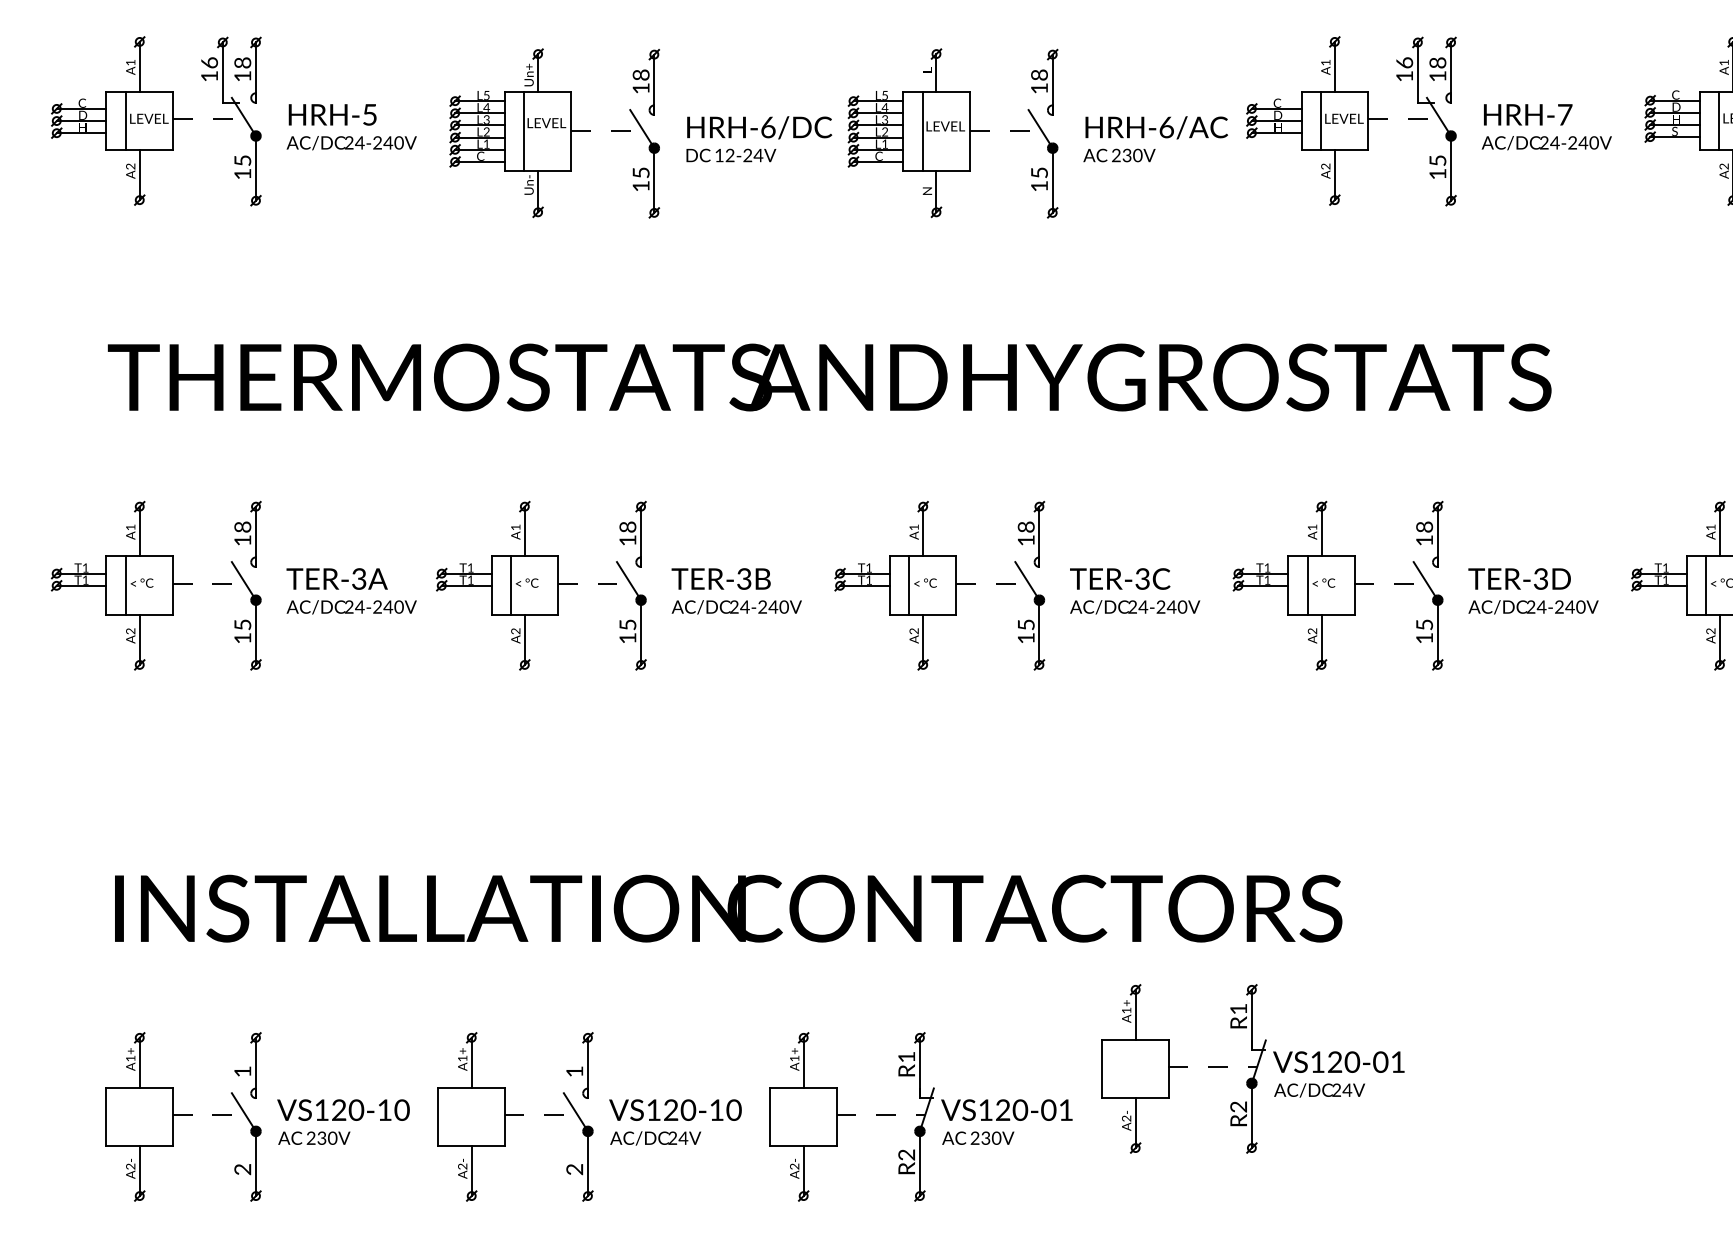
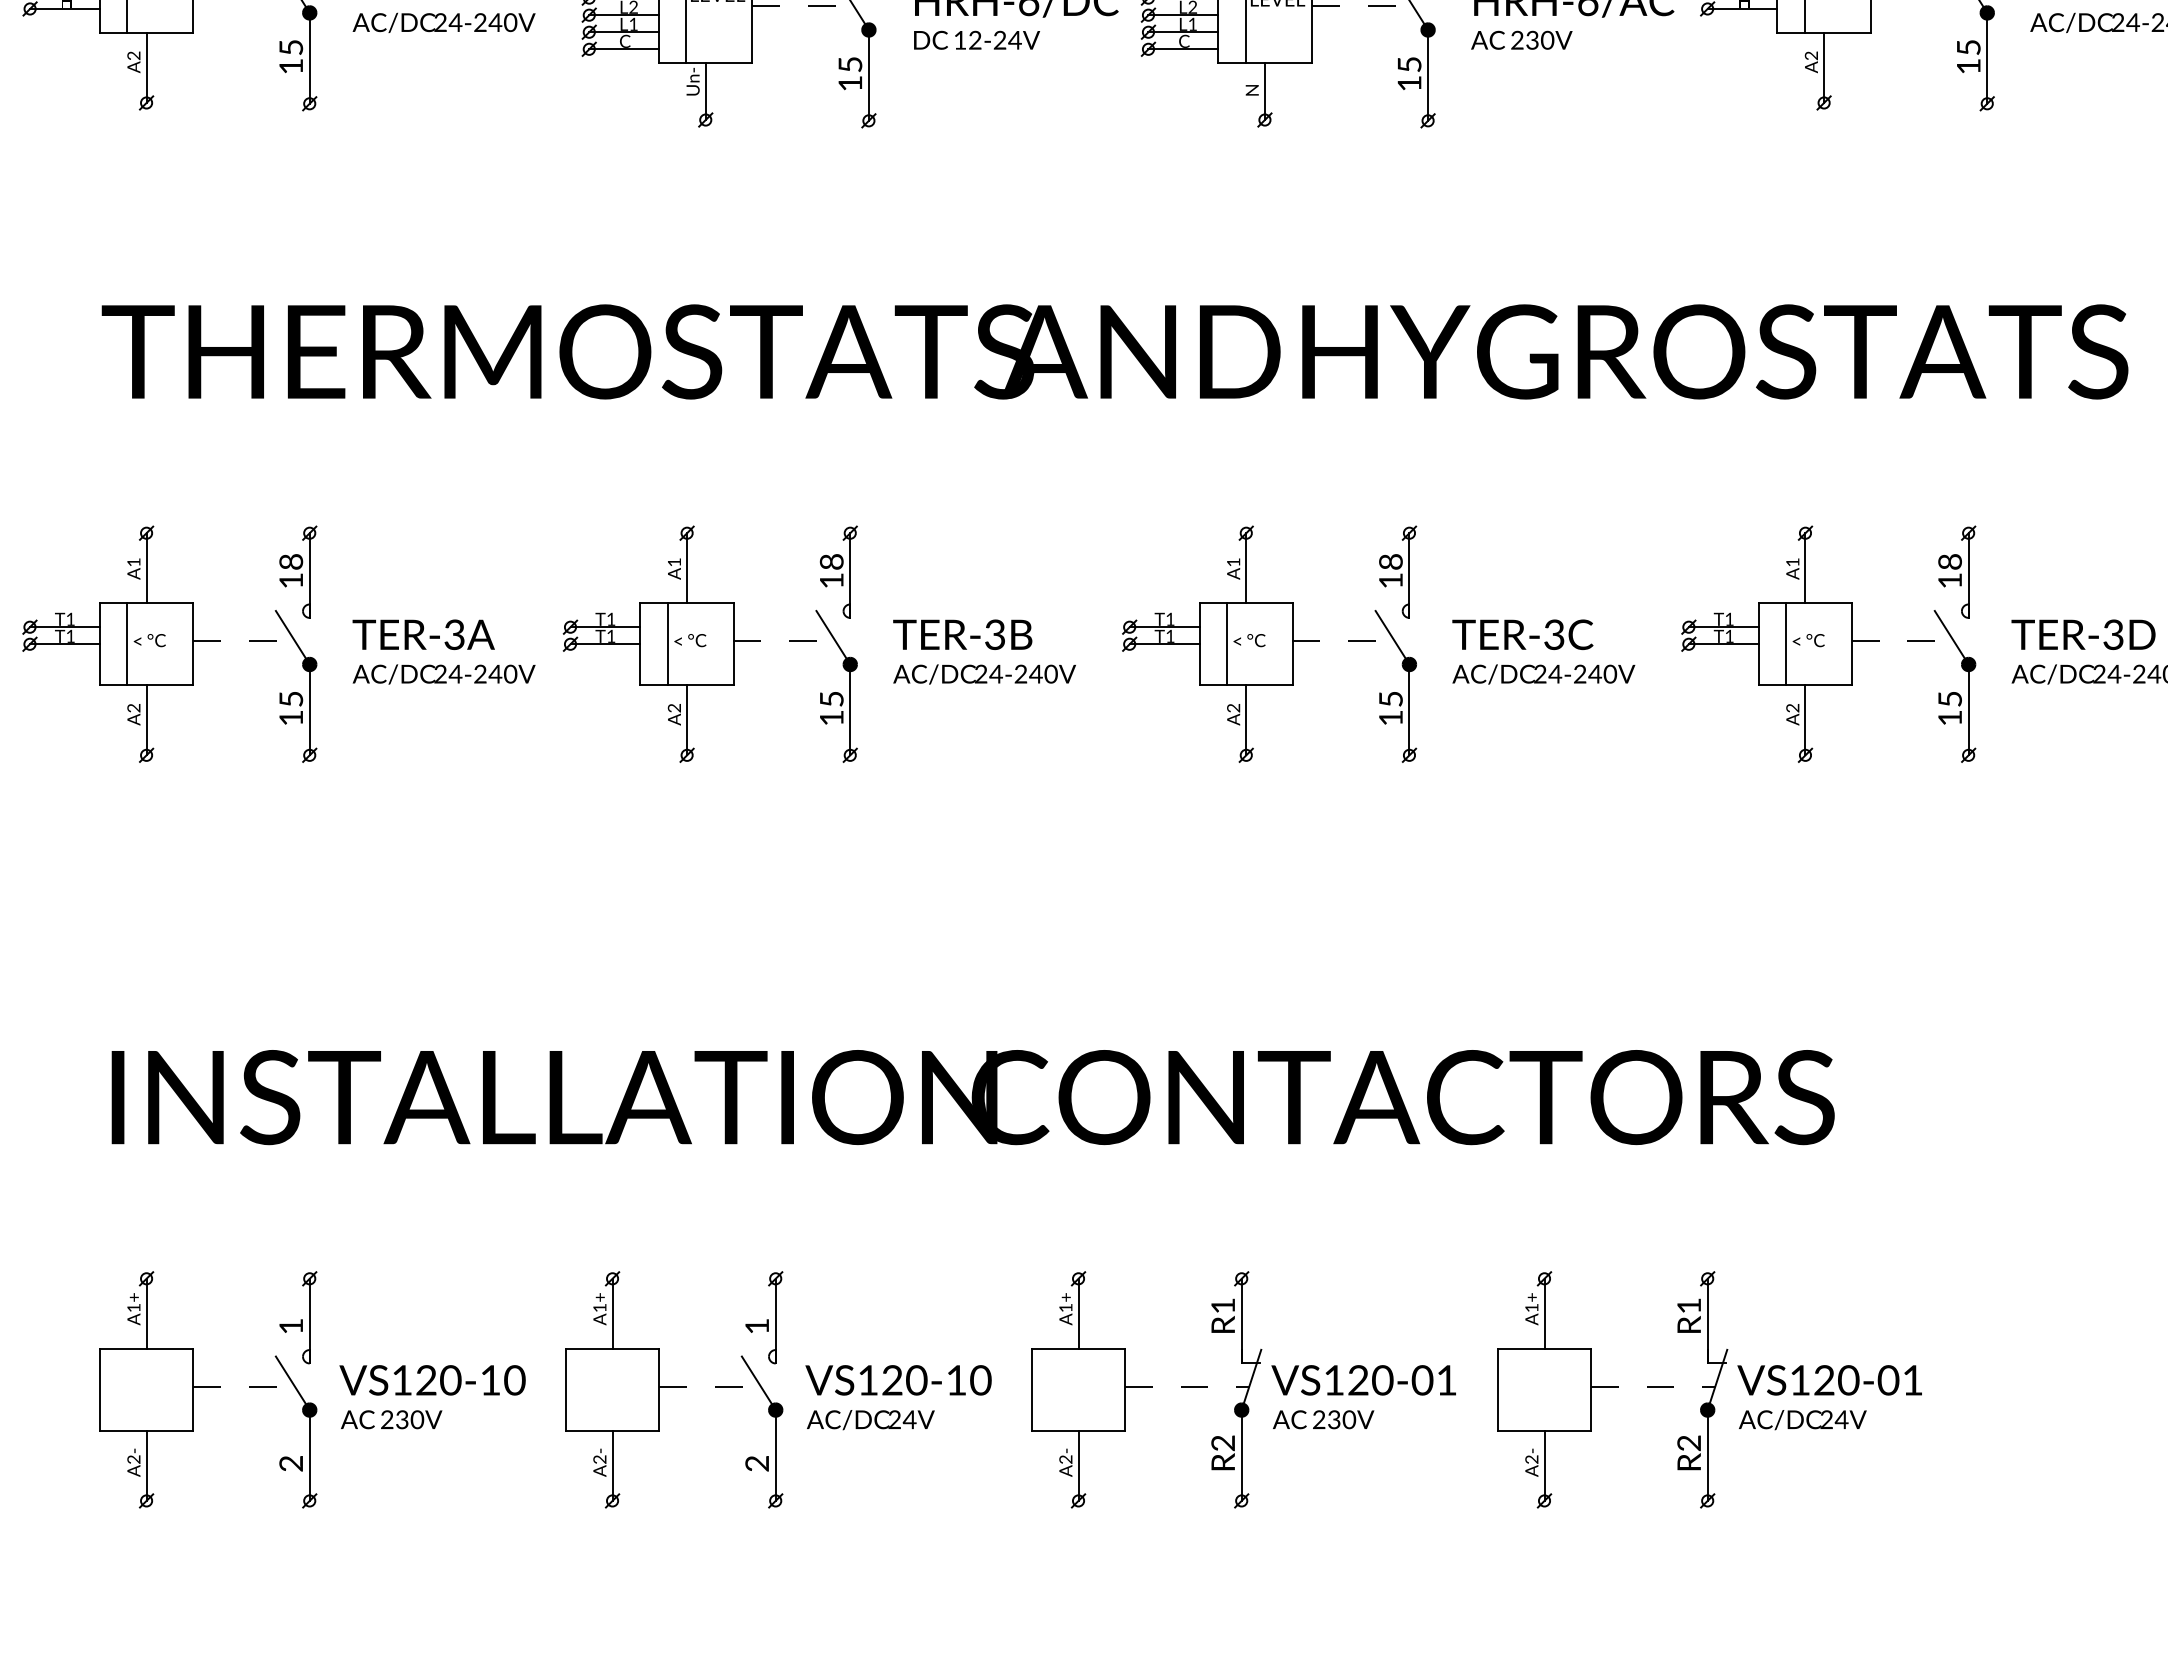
part: (1252, 1068) -> (1708, 1389), moved

